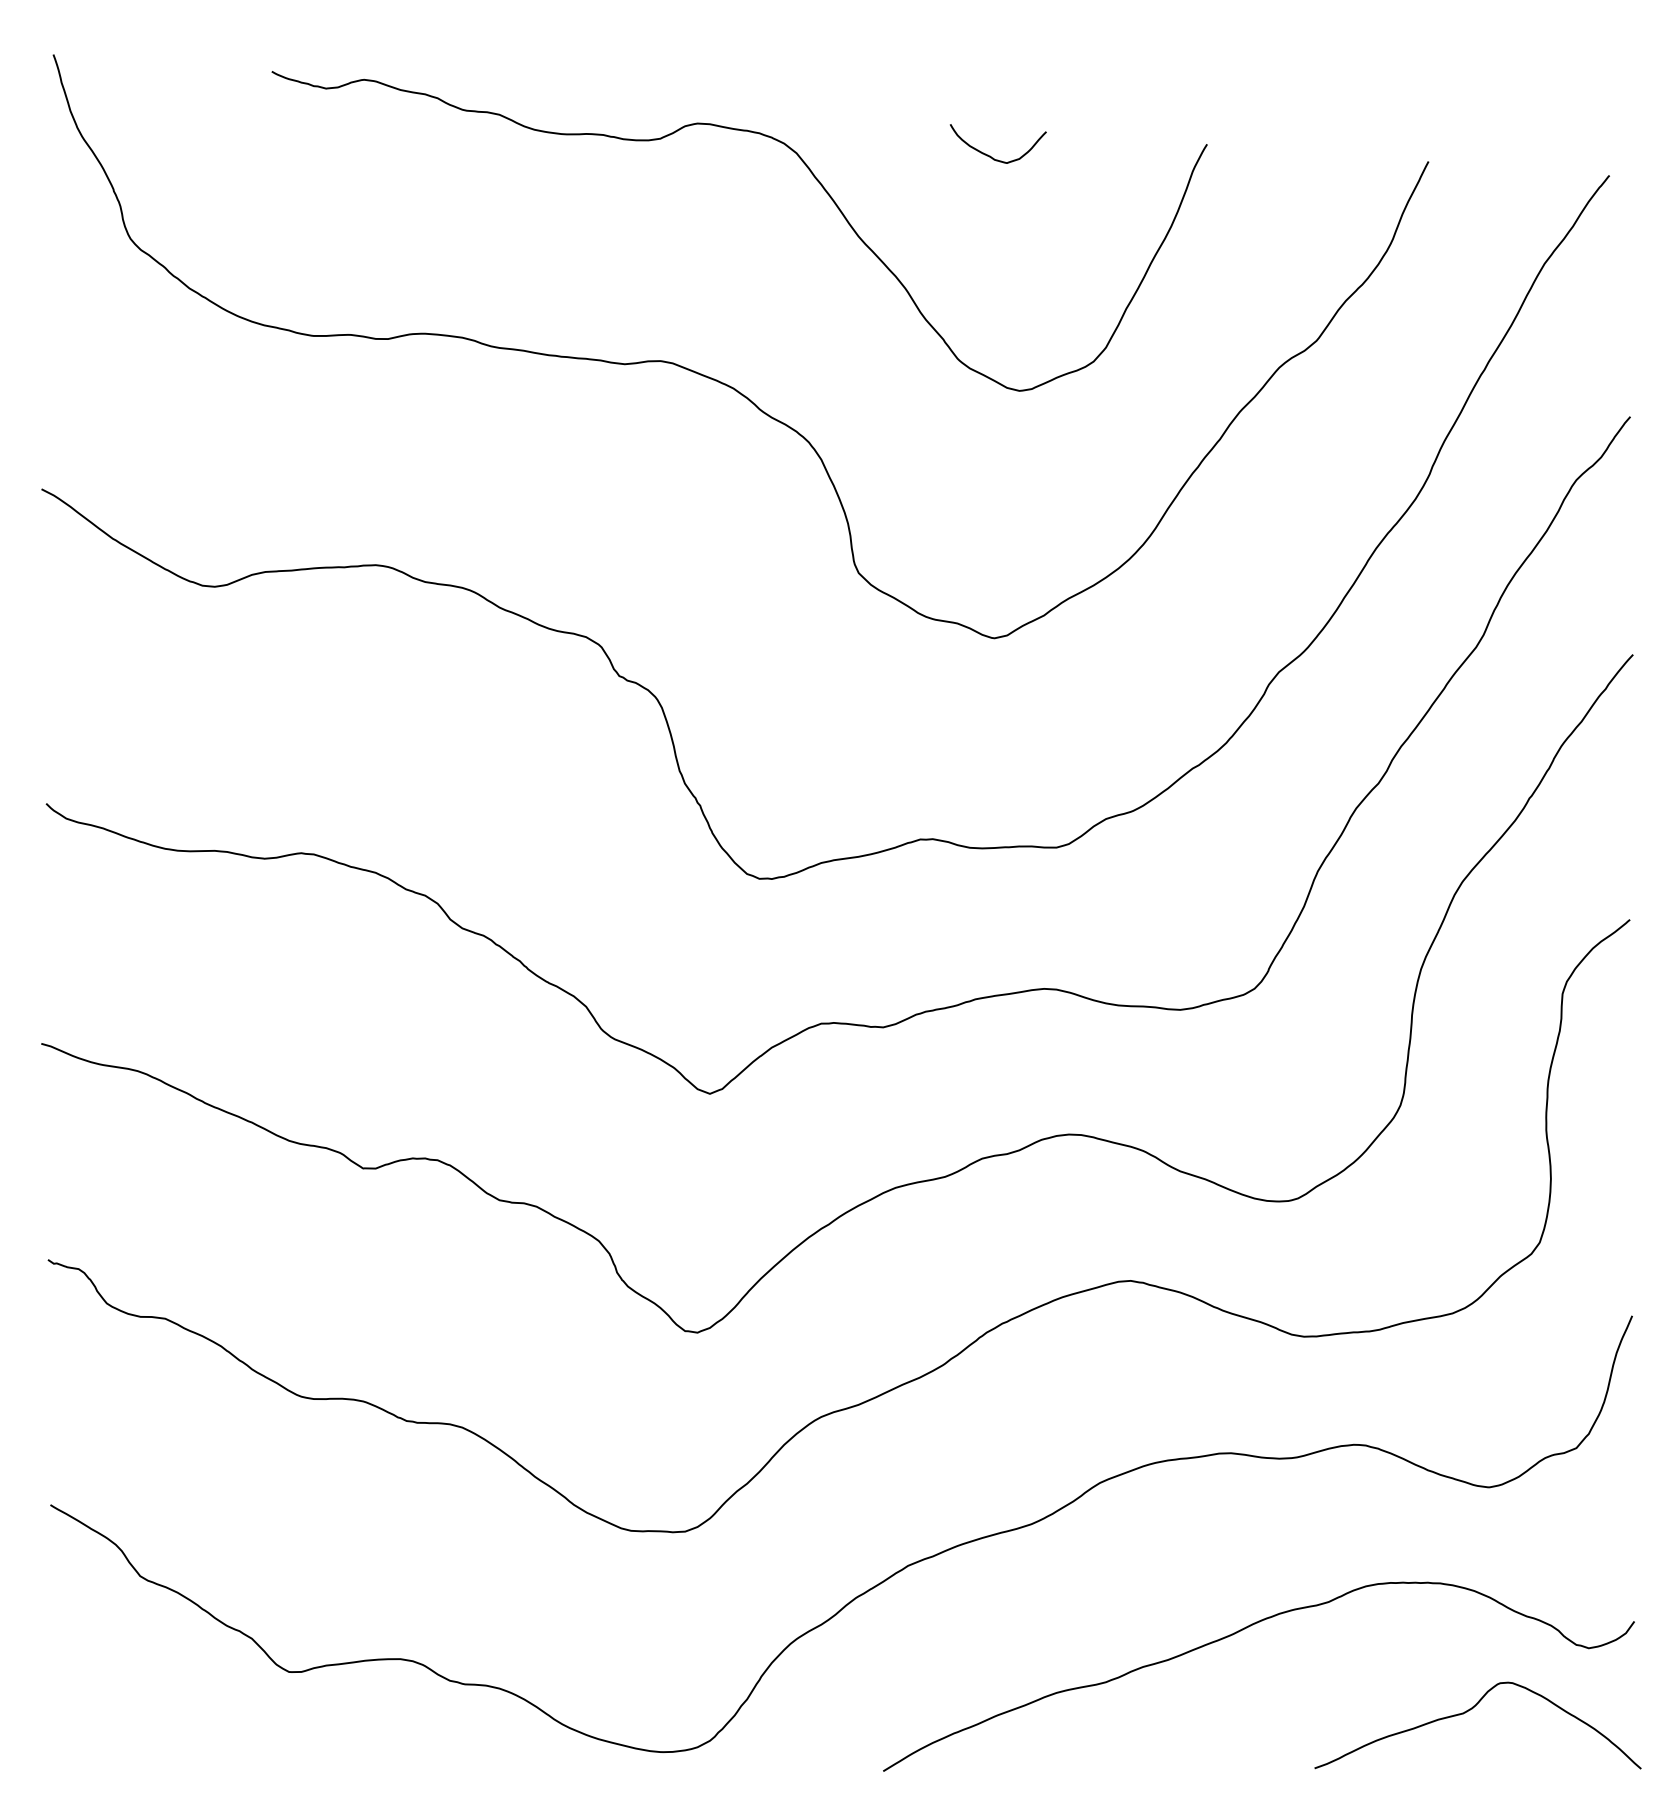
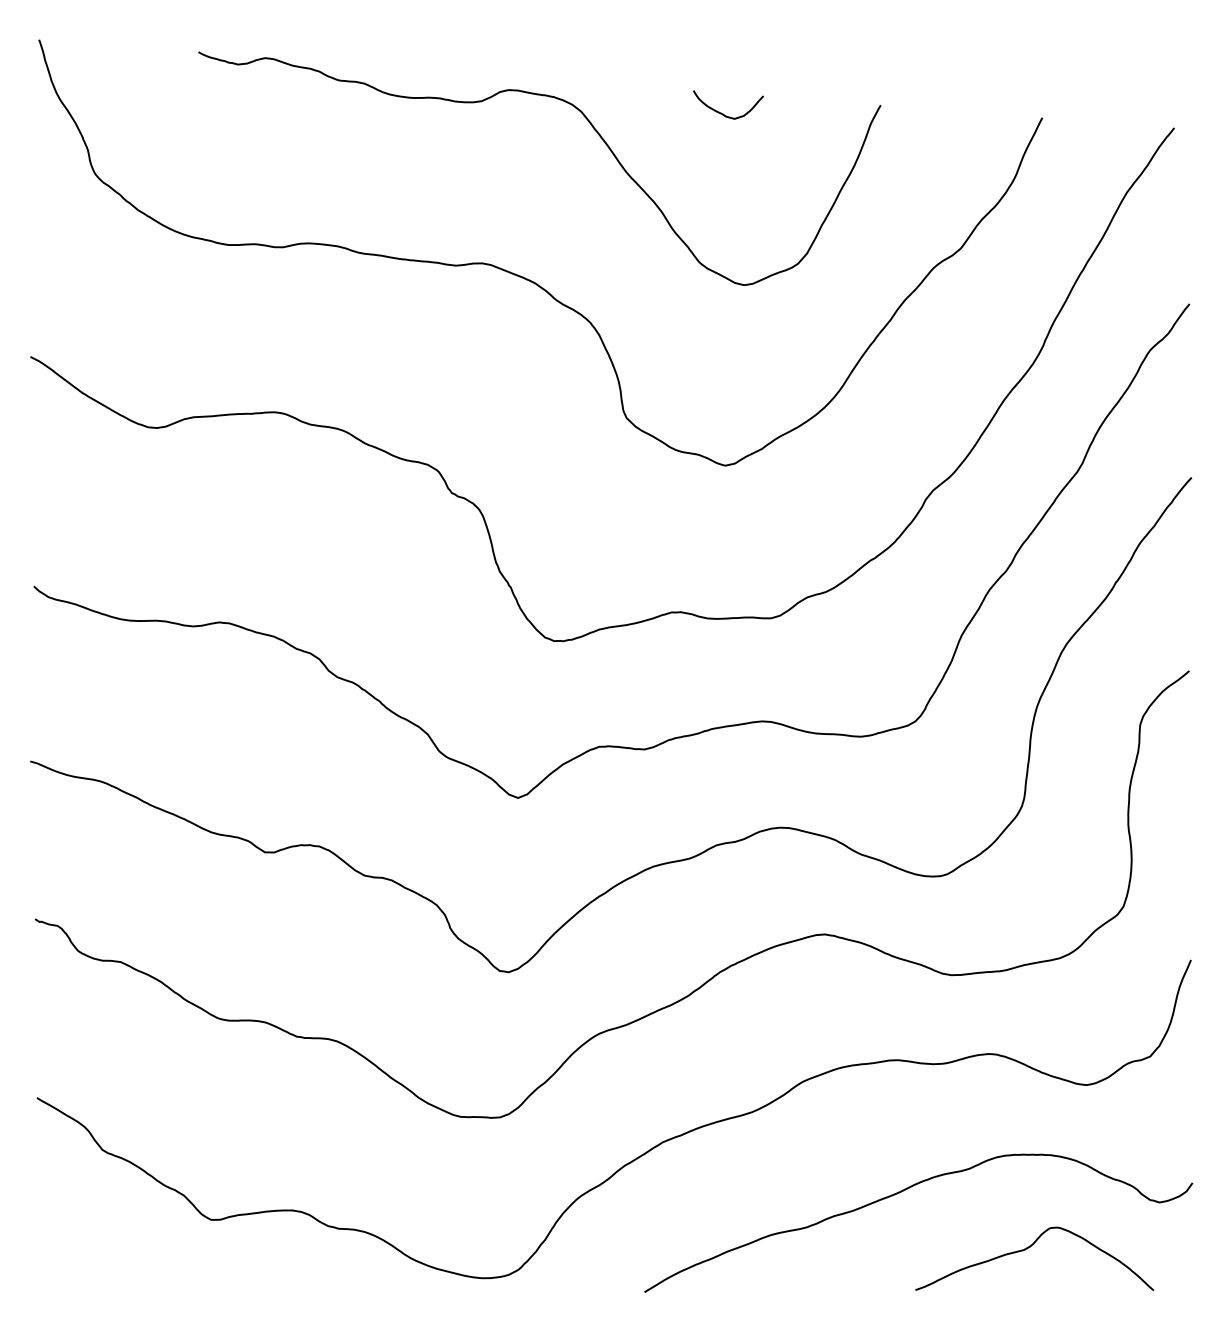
curve: (1467, 1712) -> (1027, 1249), moved

